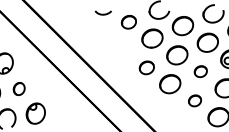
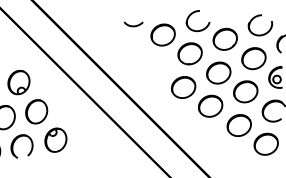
part: (128, 21) -> (162, 34), size x1.43
part: (146, 67) -> (183, 87), size x1.43
part: (200, 71) -> (245, 91), size x1.67
part: (18, 88) -> (36, 111), size x1.67
part: (194, 100) -> (238, 125), size x1.67

